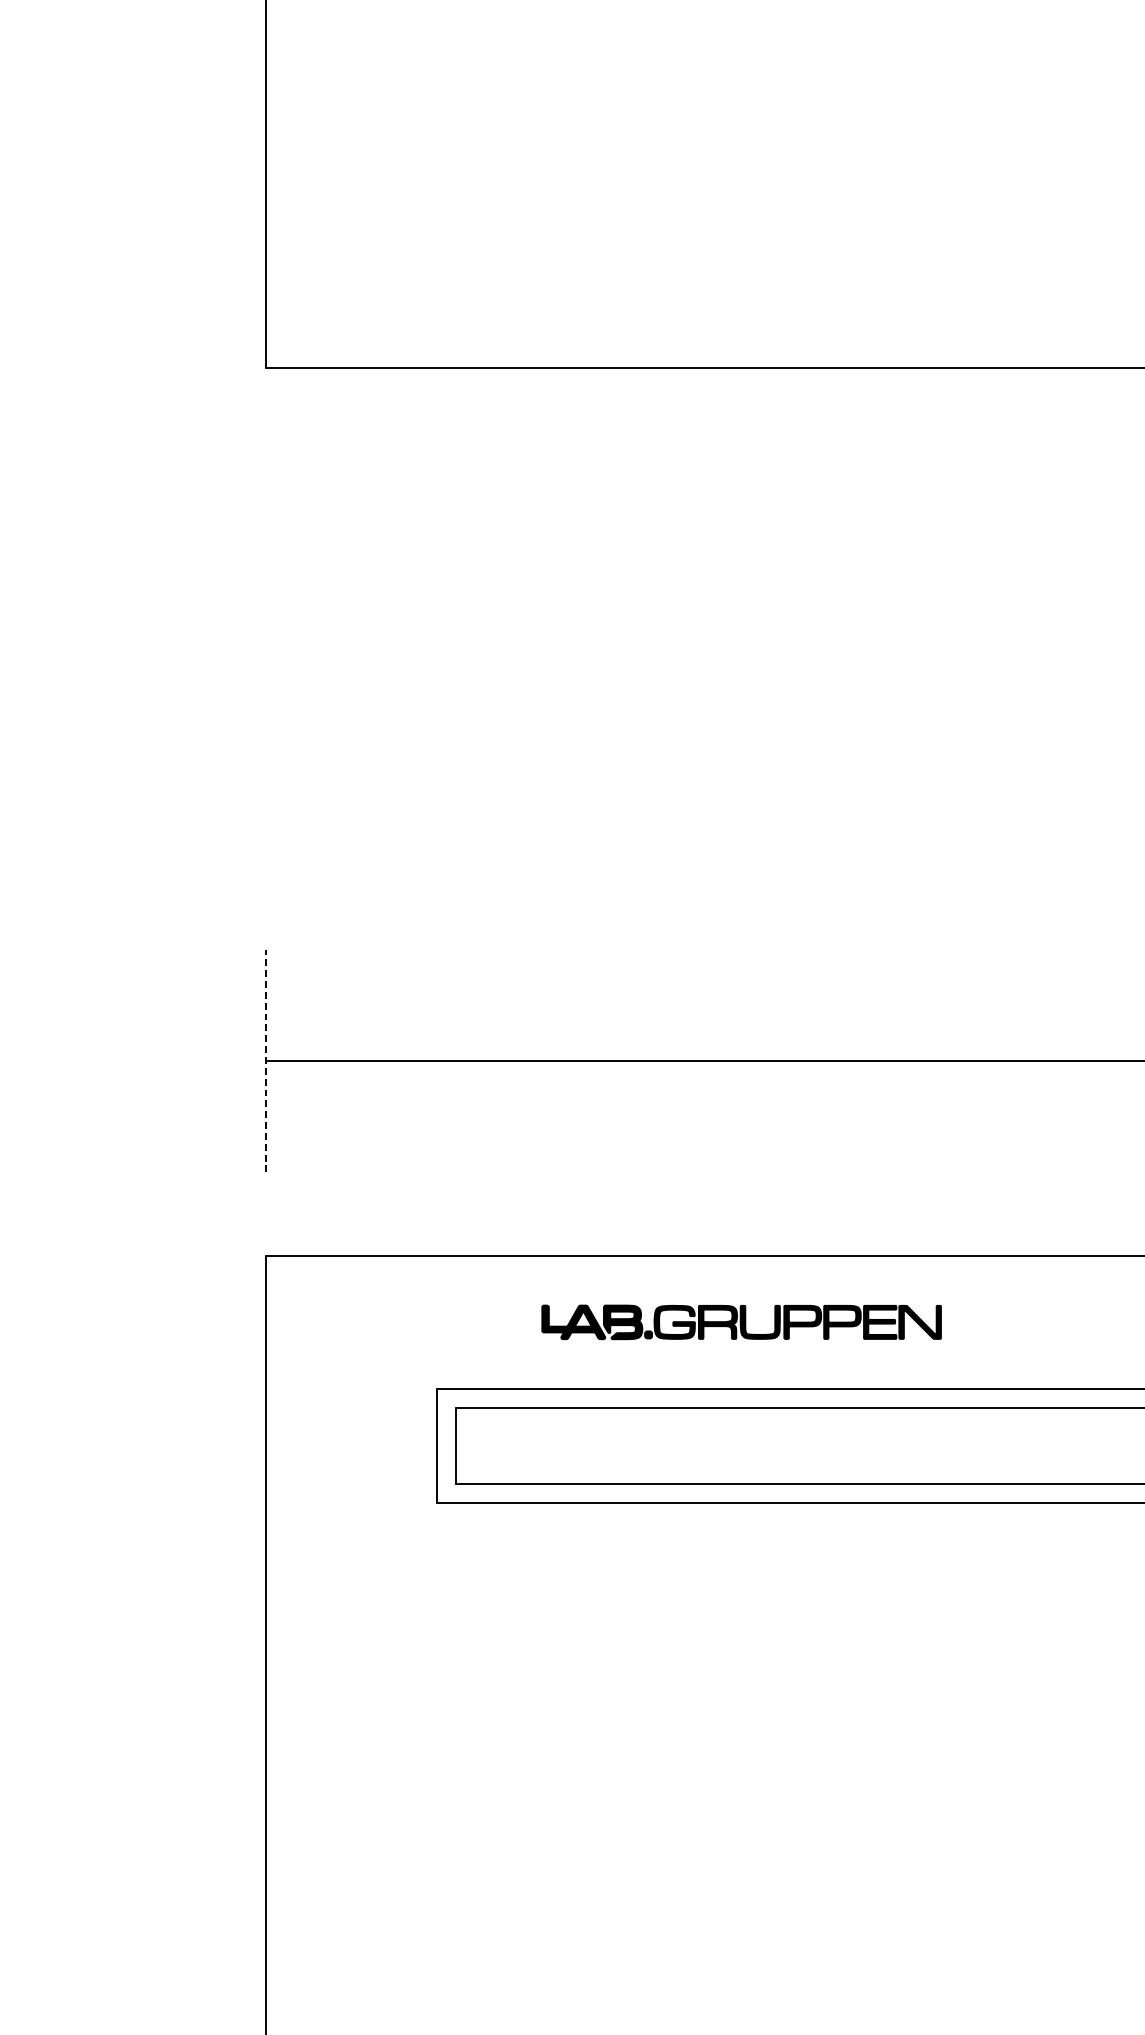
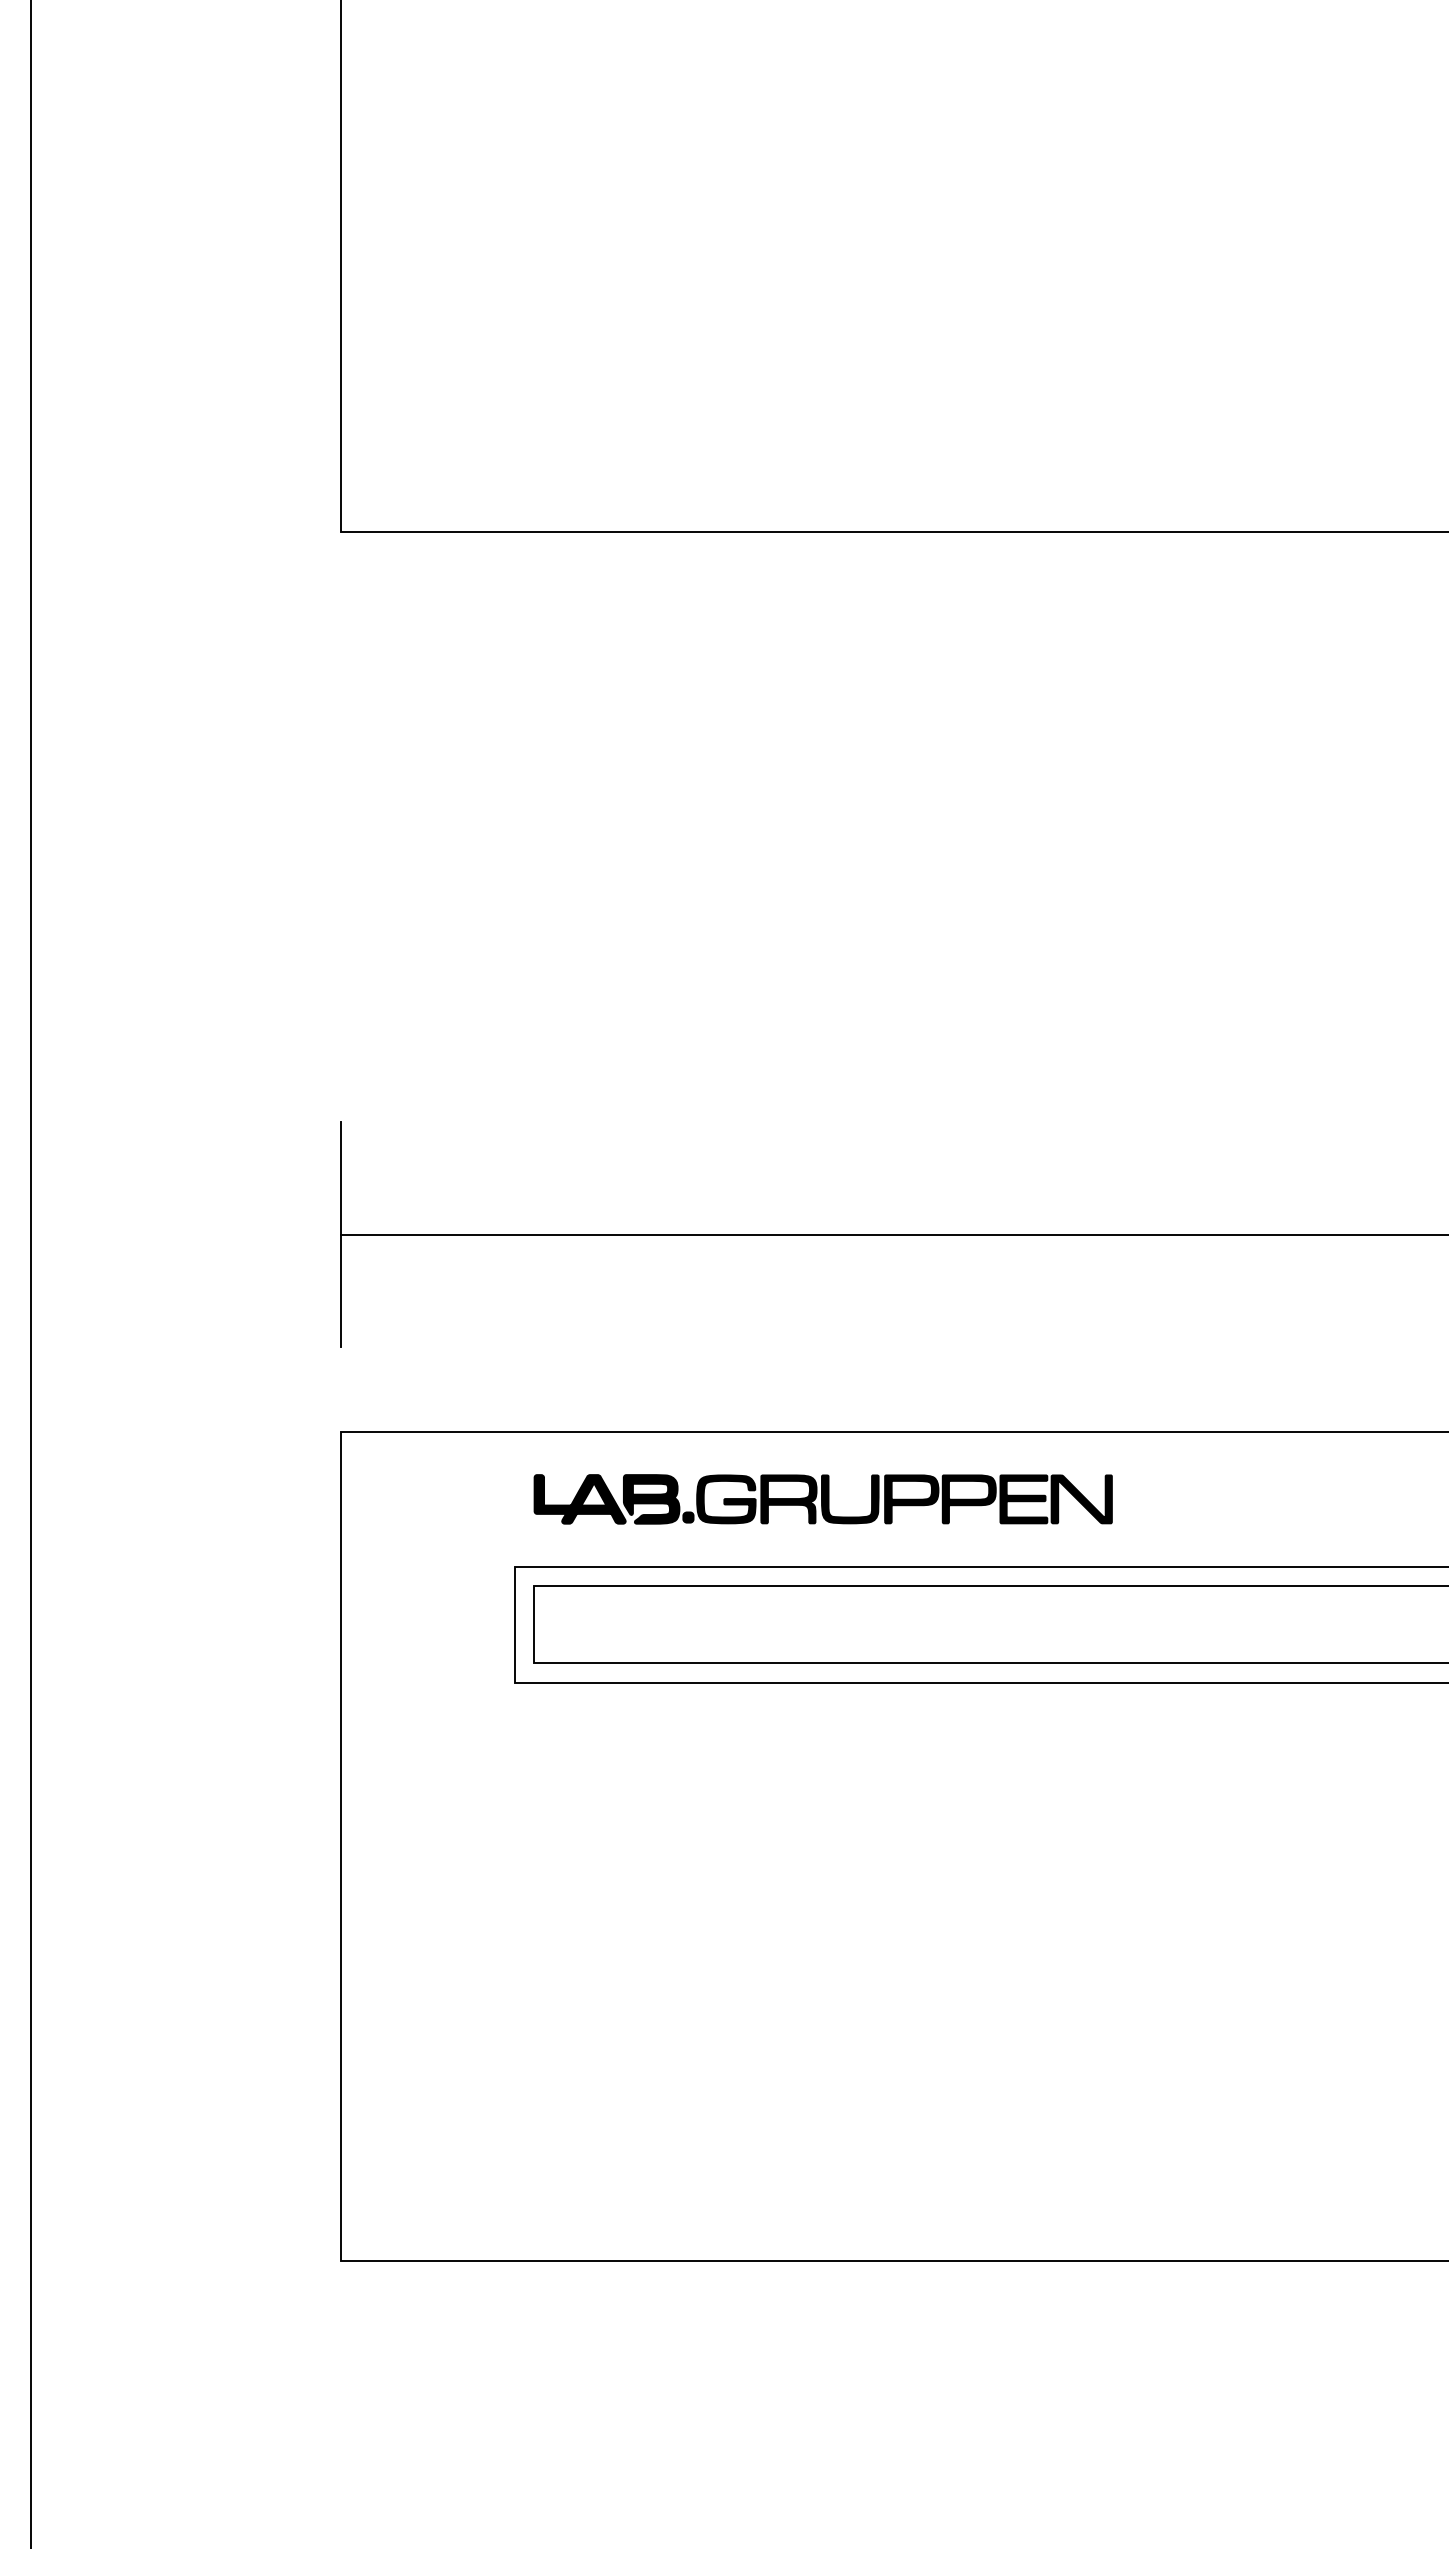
line: (266, 1061) -> (341, 1234), dashed -> solid
part: (740, 1322) -> (822, 1499), size x1.43

